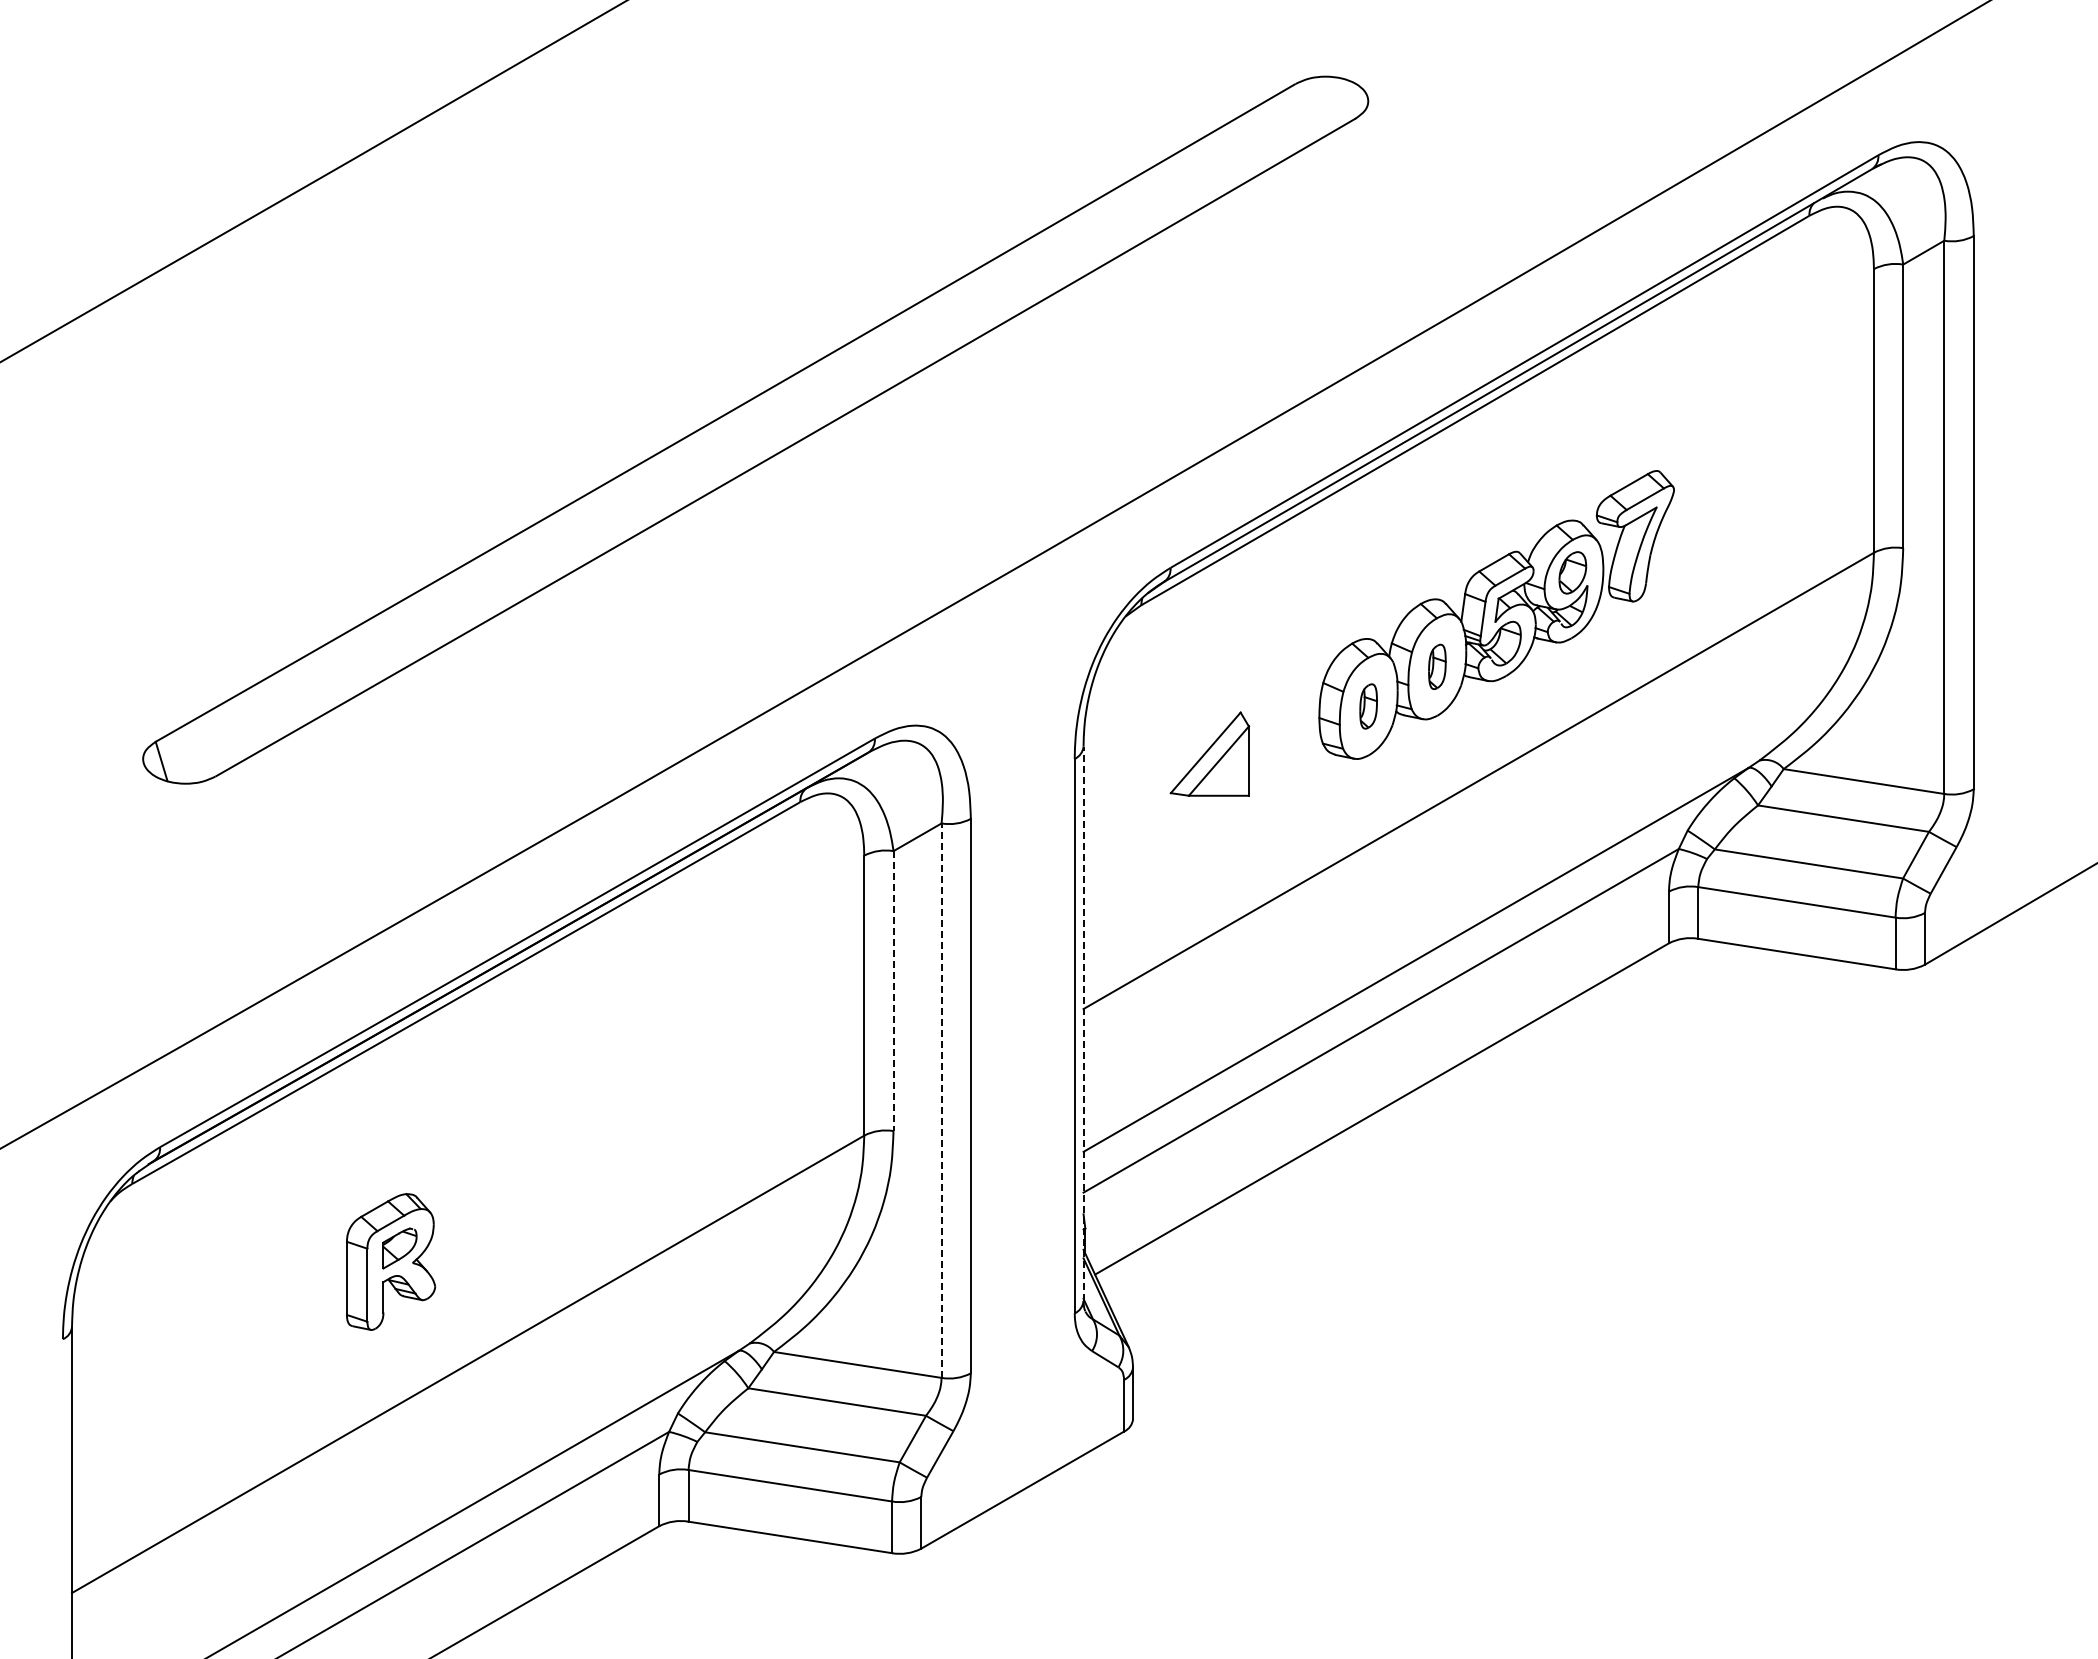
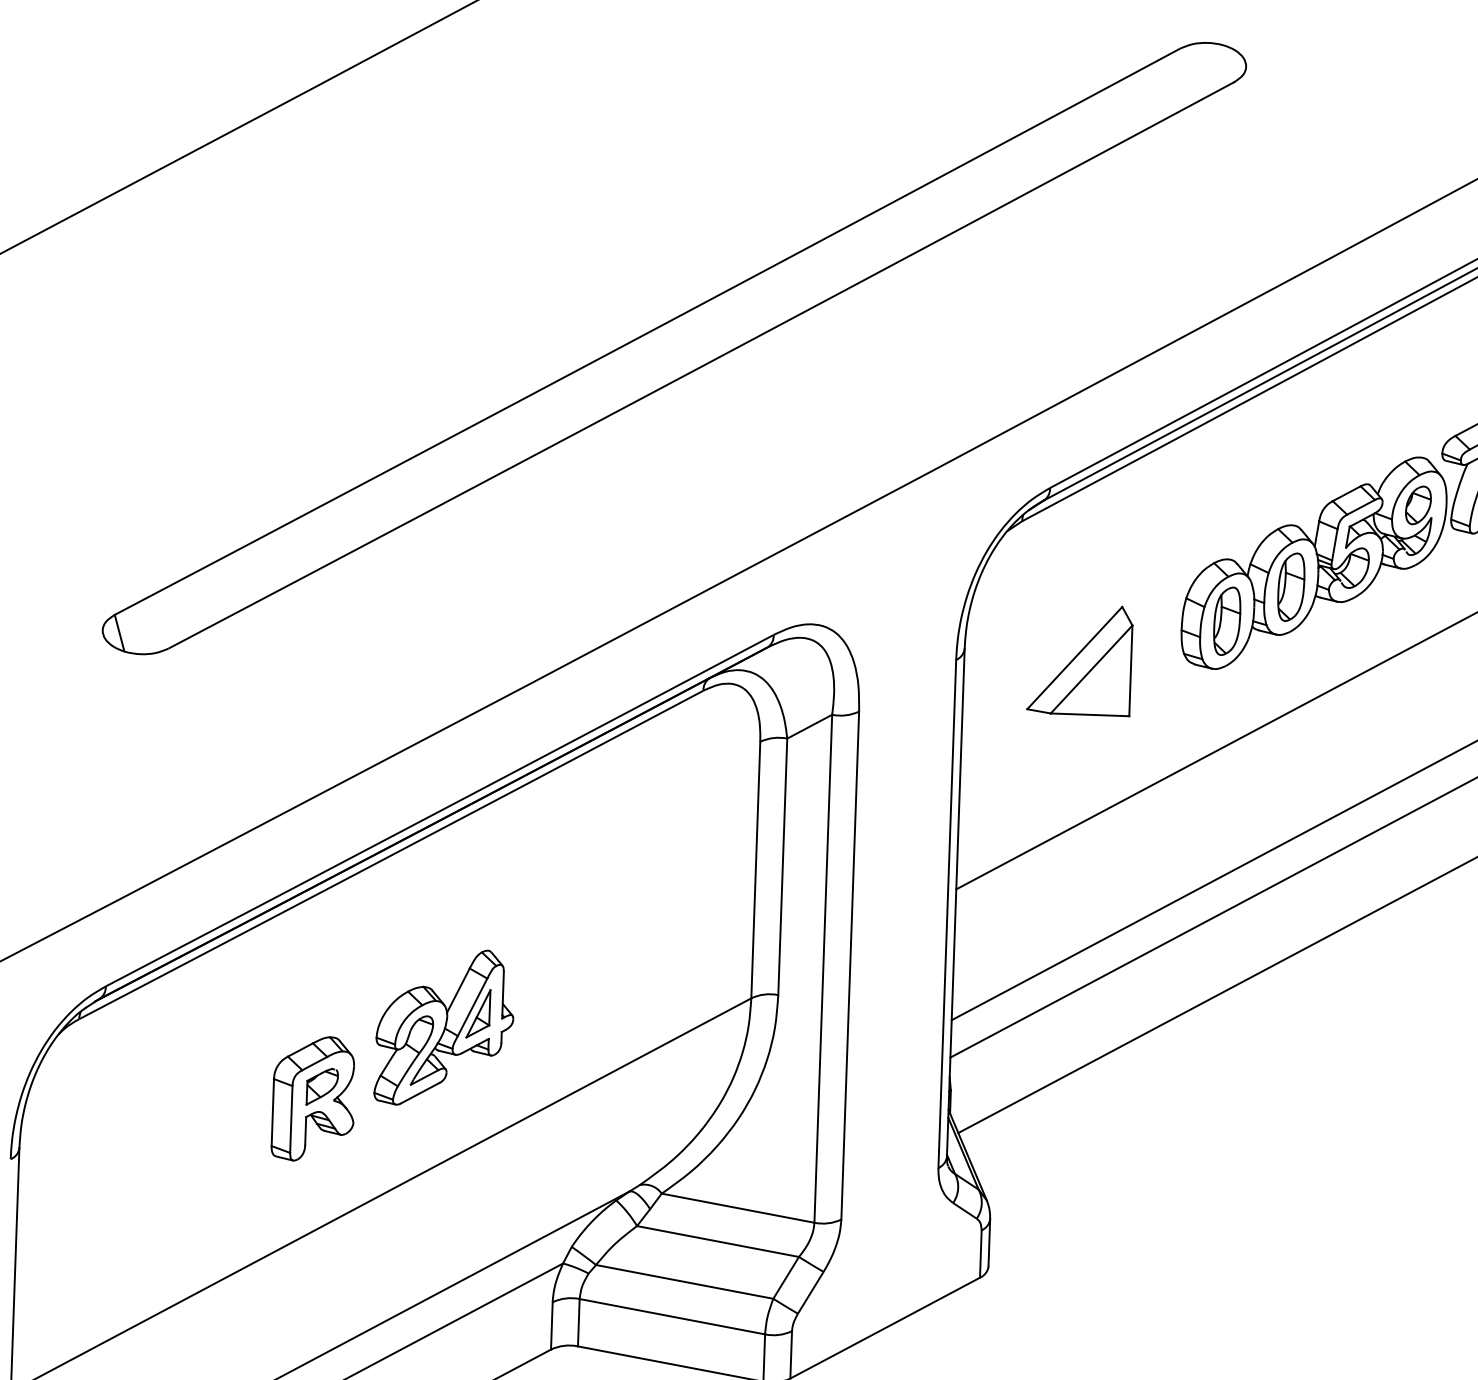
part: (1437, 666) -> (1291, 586), size x1.67
part: (1368, 706) -> (1227, 621), size x1.67
part: (1209, 753) -> (1079, 659), size x1.43
line: (893, 991) -> (782, 867), dashed -> solid
line: (1083, 1023) -> (955, 902), dashed -> solid
line: (941, 1100) -> (823, 968), dashed -> solid
part: (531, 1178) -> (445, 1026), added

